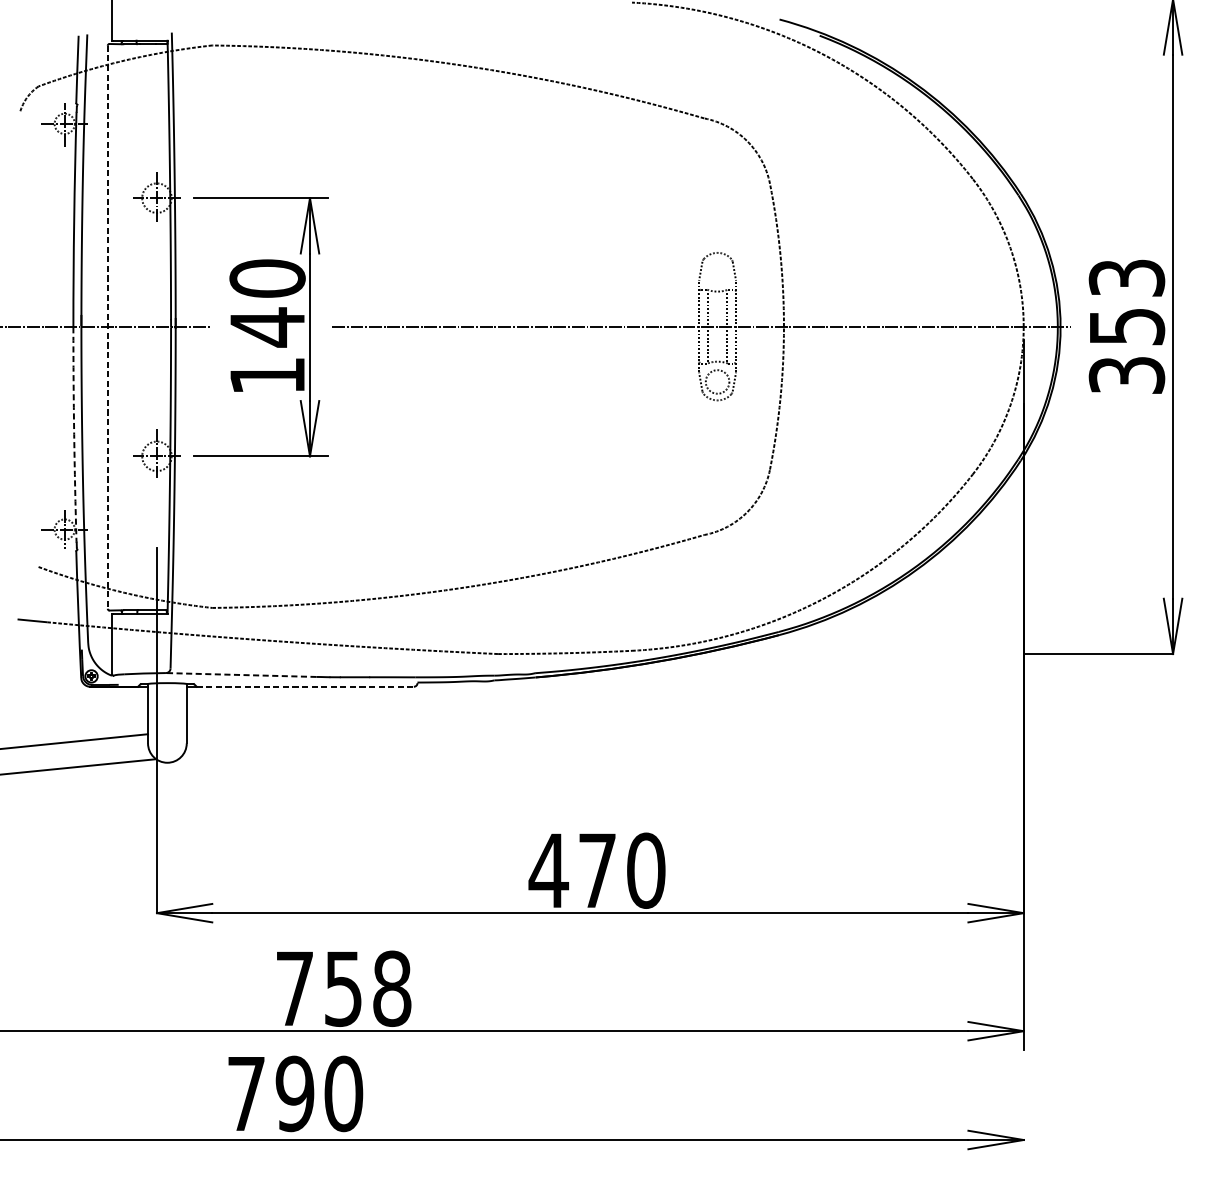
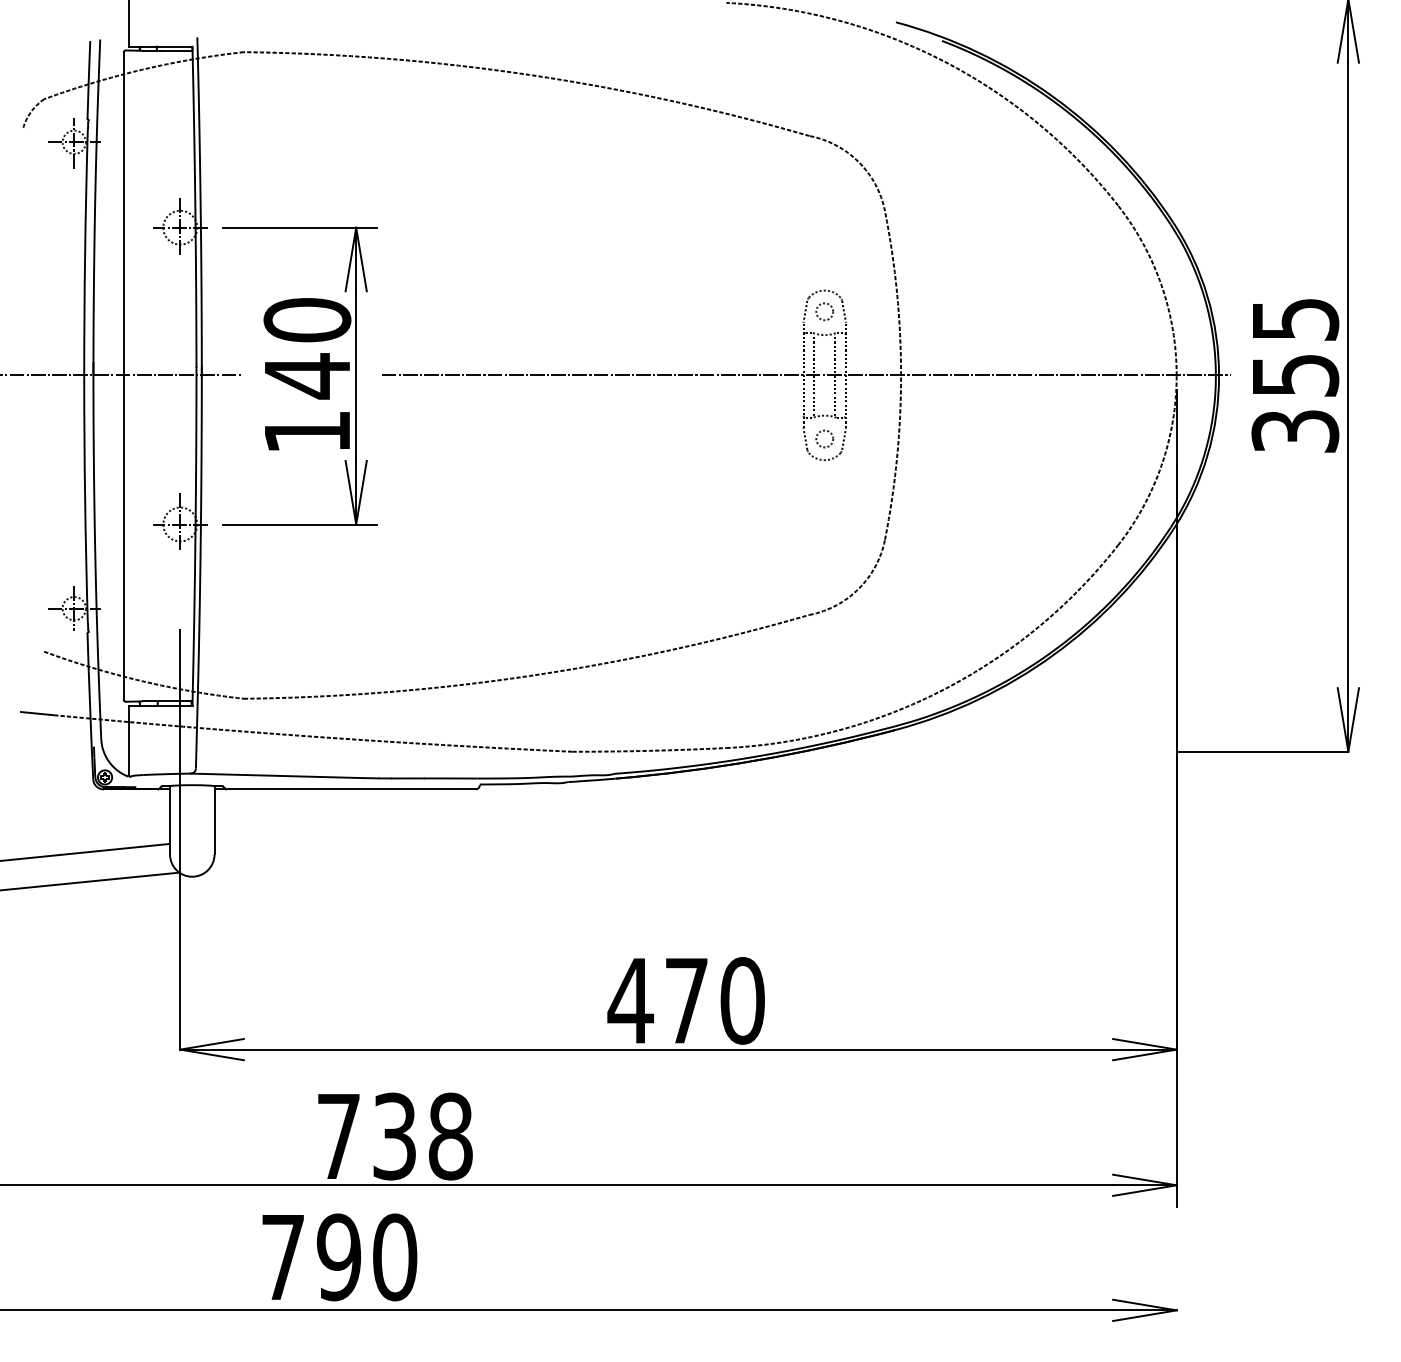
circle: (717, 271) -> (824, 311), added
text: (1126, 278) -> (1294, 319), 353 -> 355
line: (107, 327) -> (123, 376), dashed -> solid
circle: (717, 381) -> (824, 438), size x0.62
arc: (74, 434) -> (85, 499), dashed -> solid
line: (241, 674) -> (277, 775), dashed -> solid
line: (305, 686) -> (350, 789), dashed -> solid
text: (343, 988) -> (394, 1136), 758 -> 738

